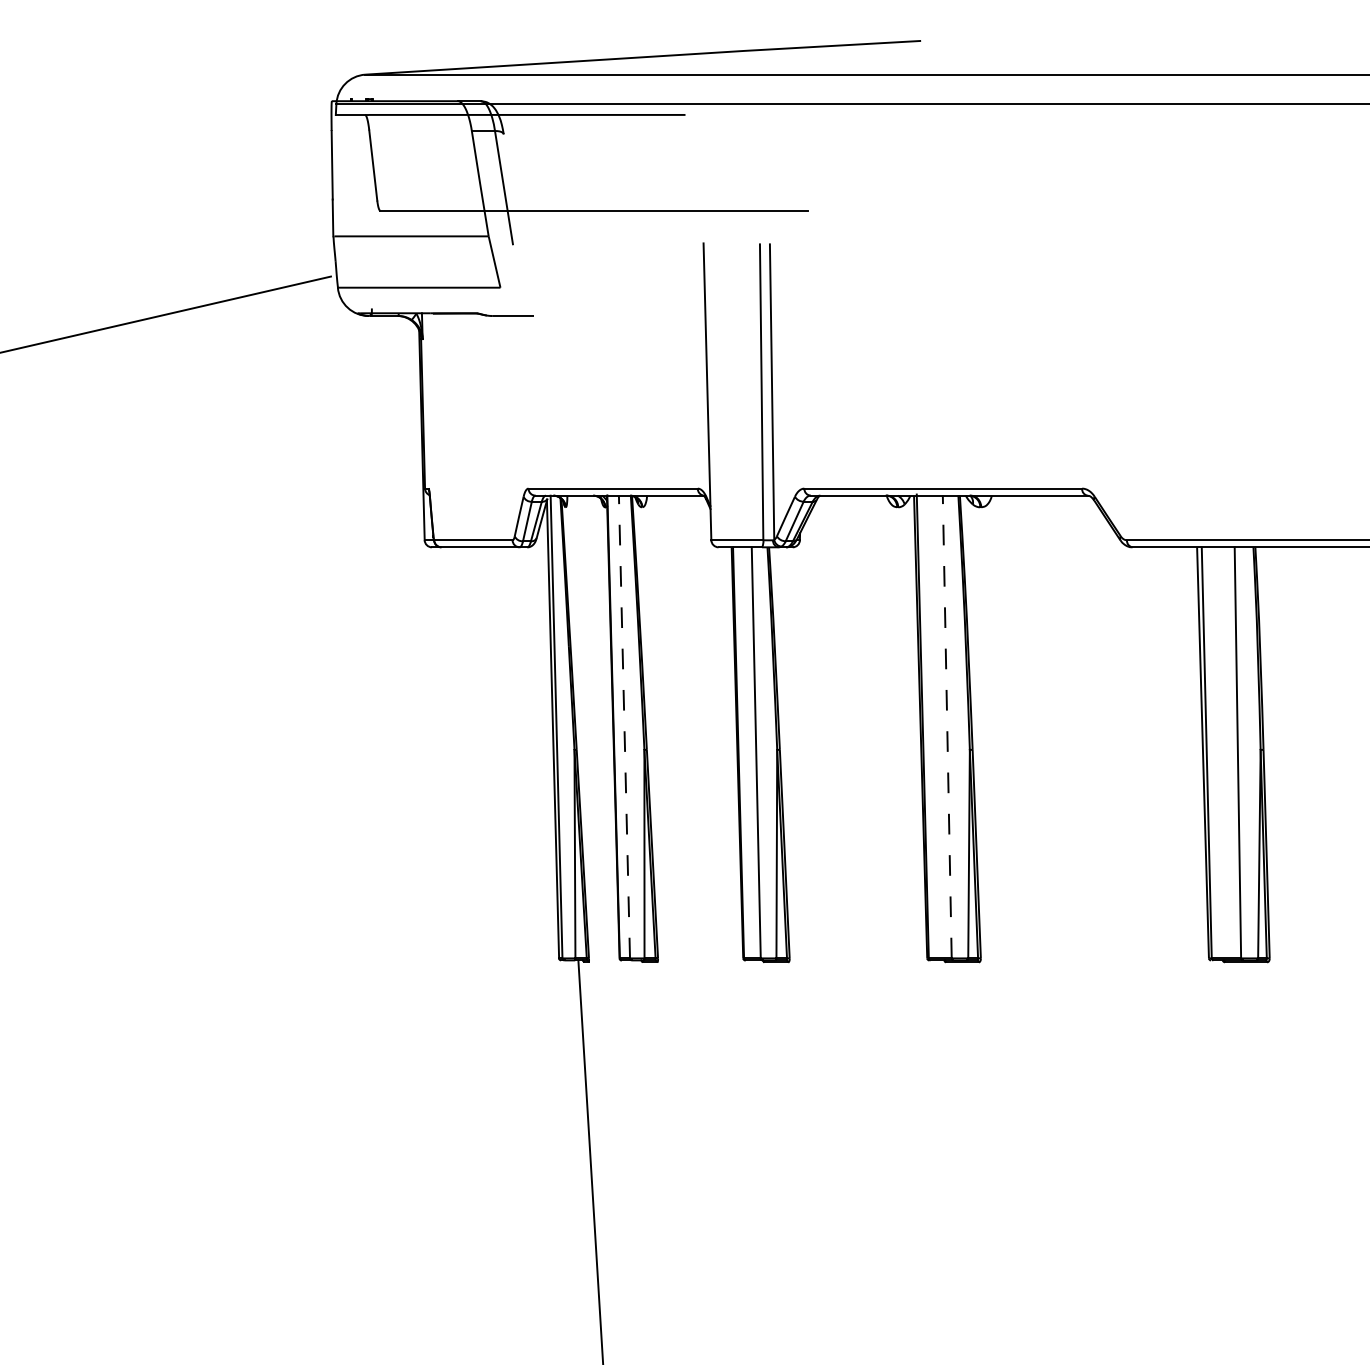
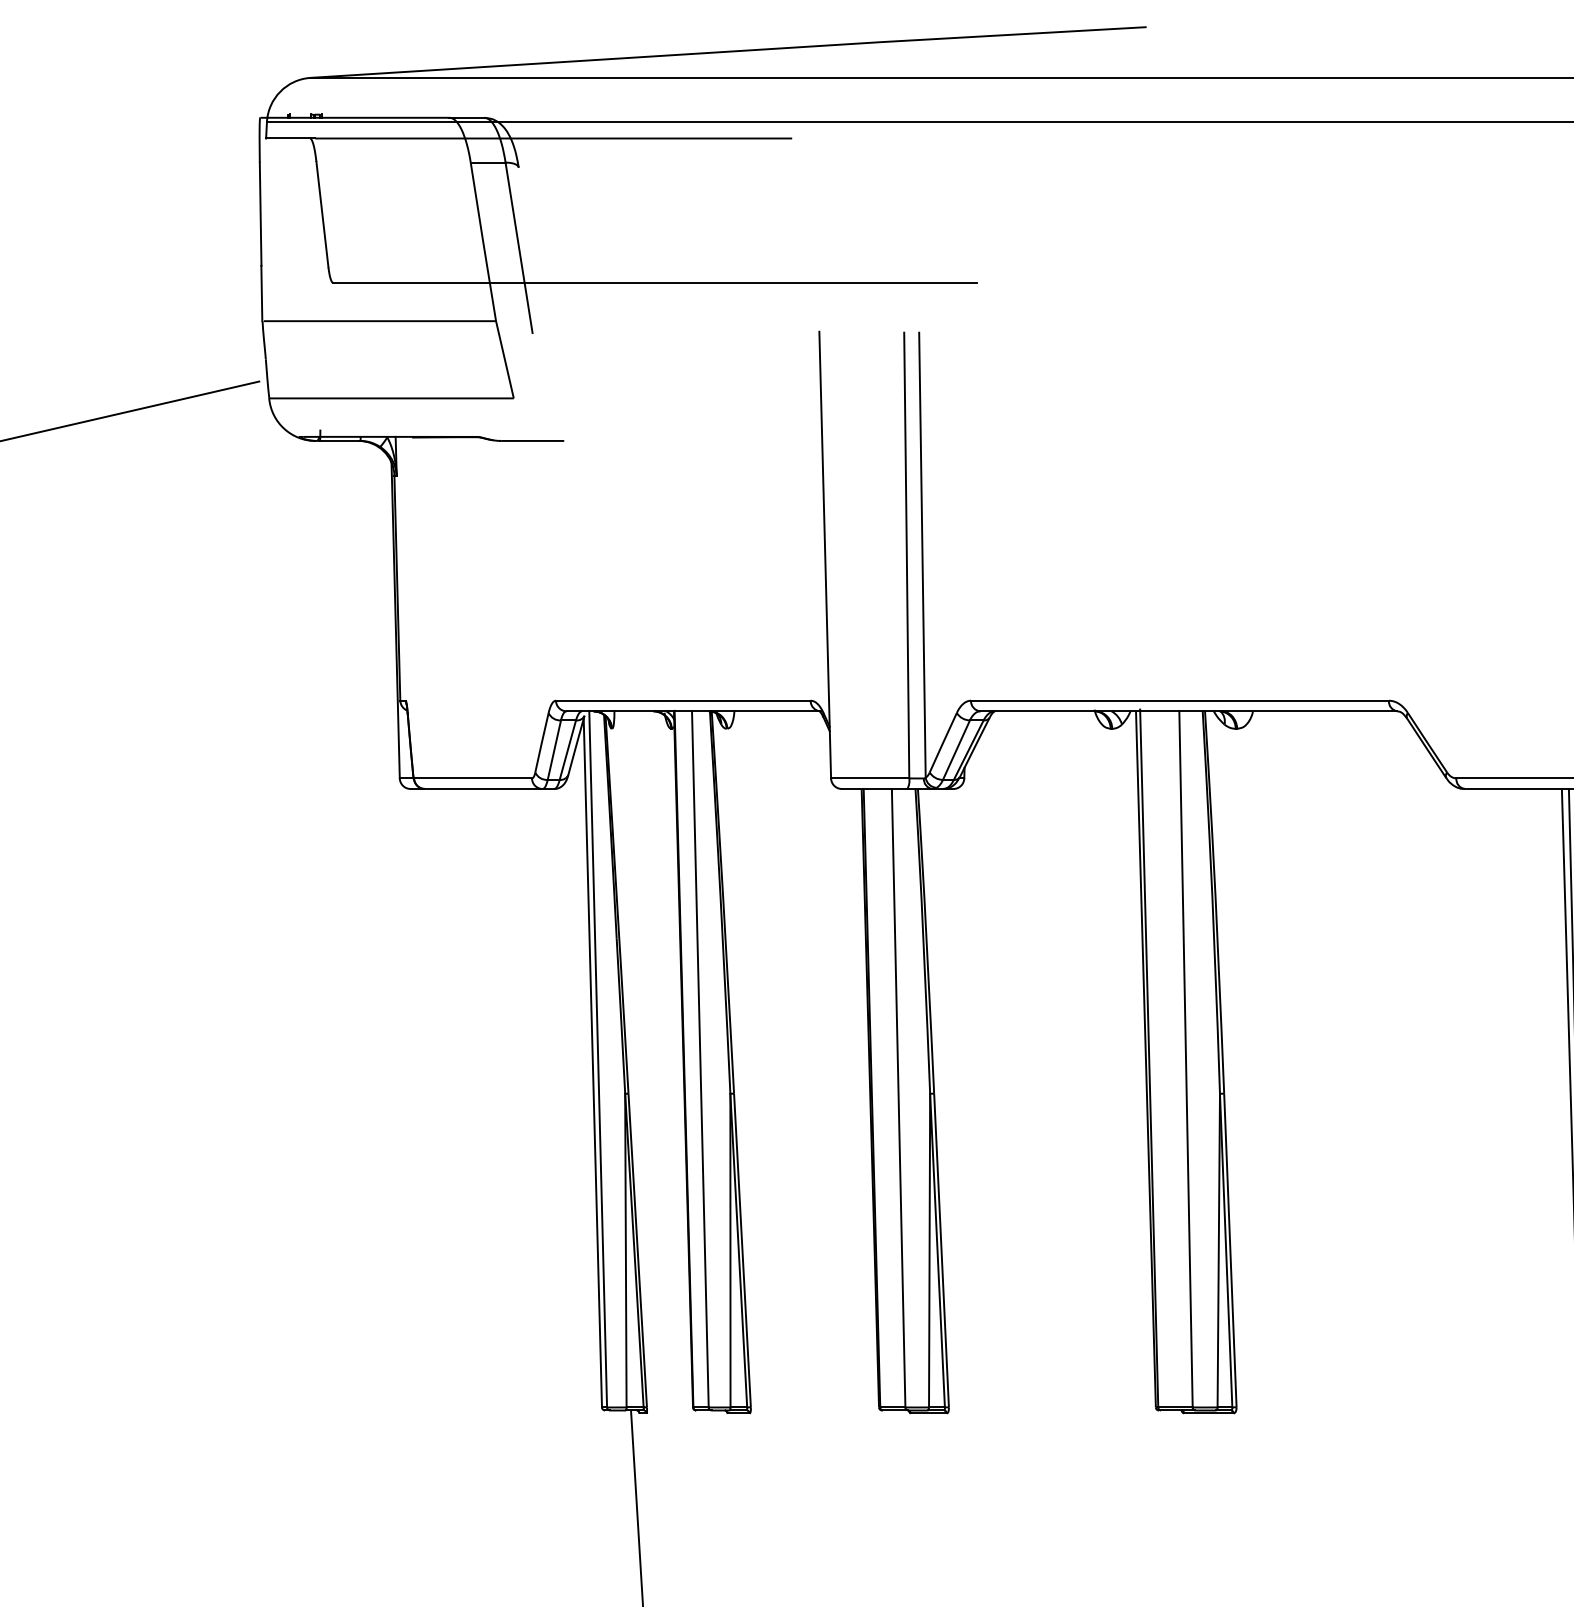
line: (624, 726) -> (700, 1058), dashed -> solid
line: (947, 726) -> (1186, 1058), dashed -> solid

